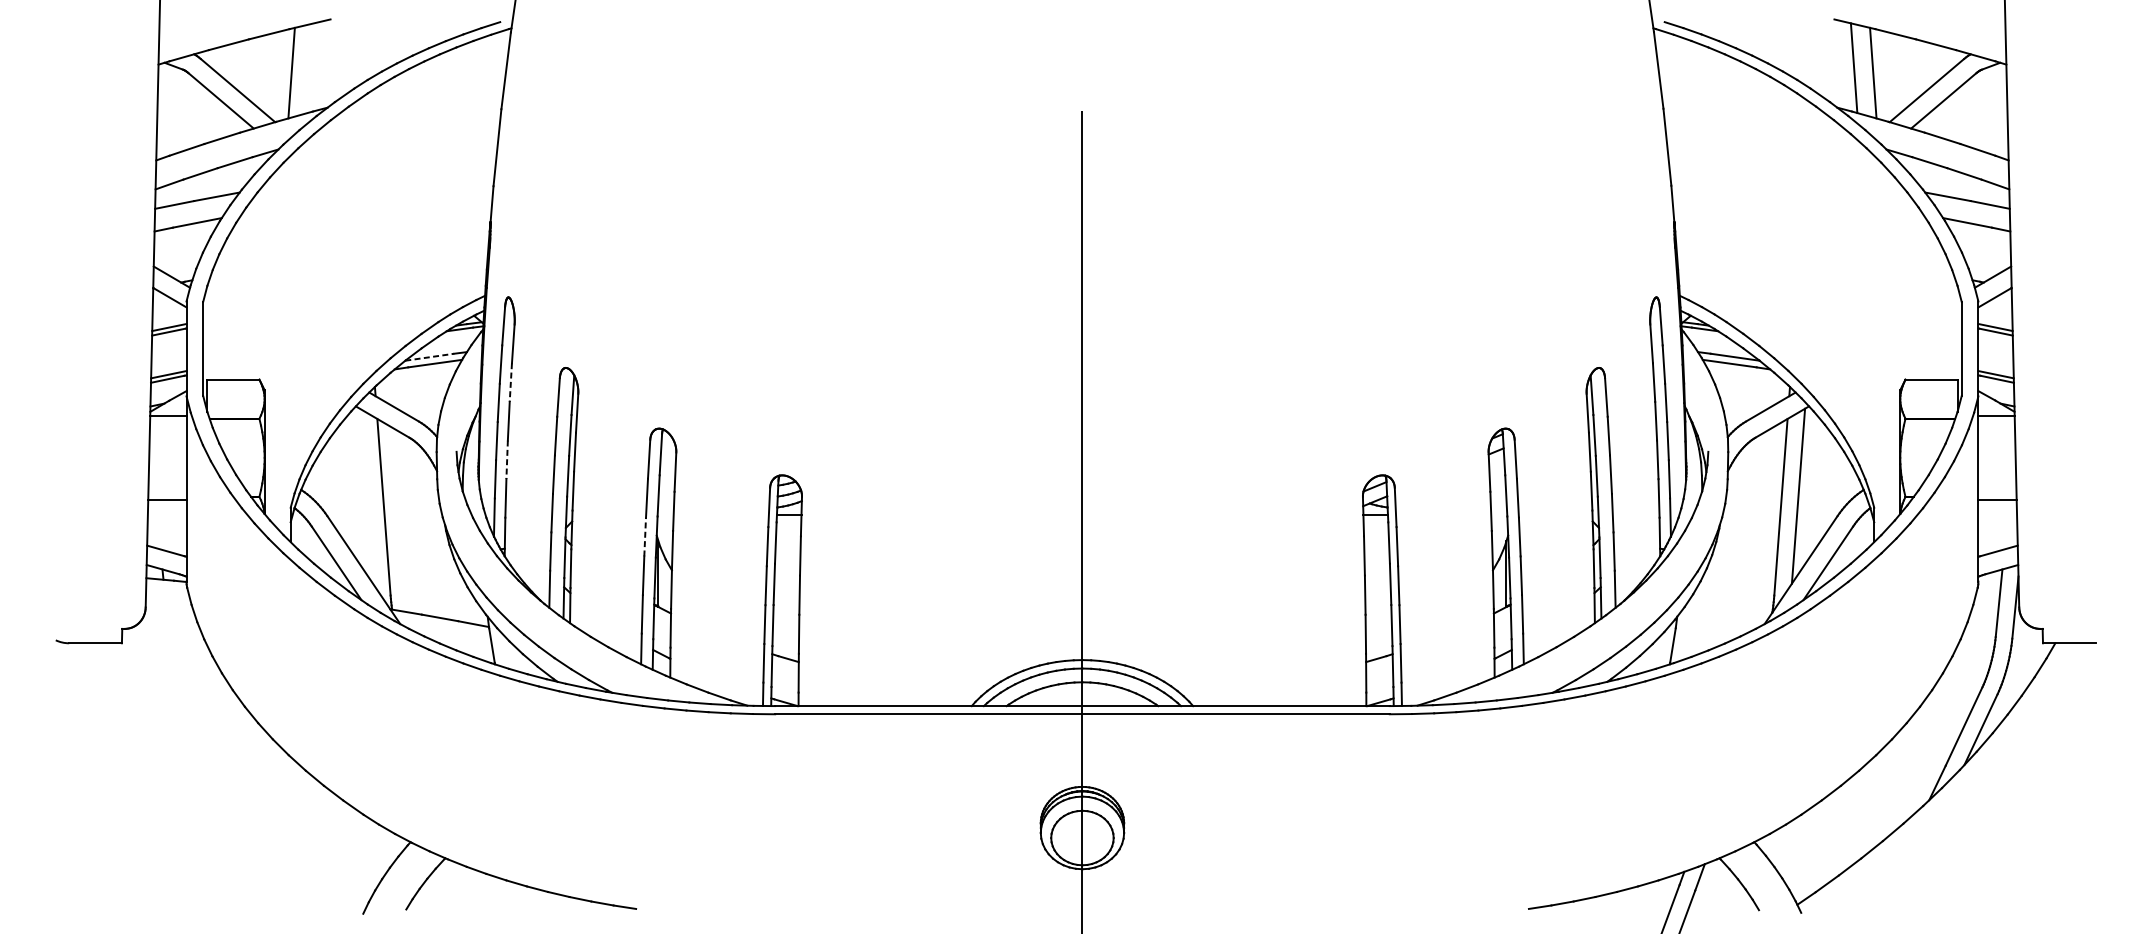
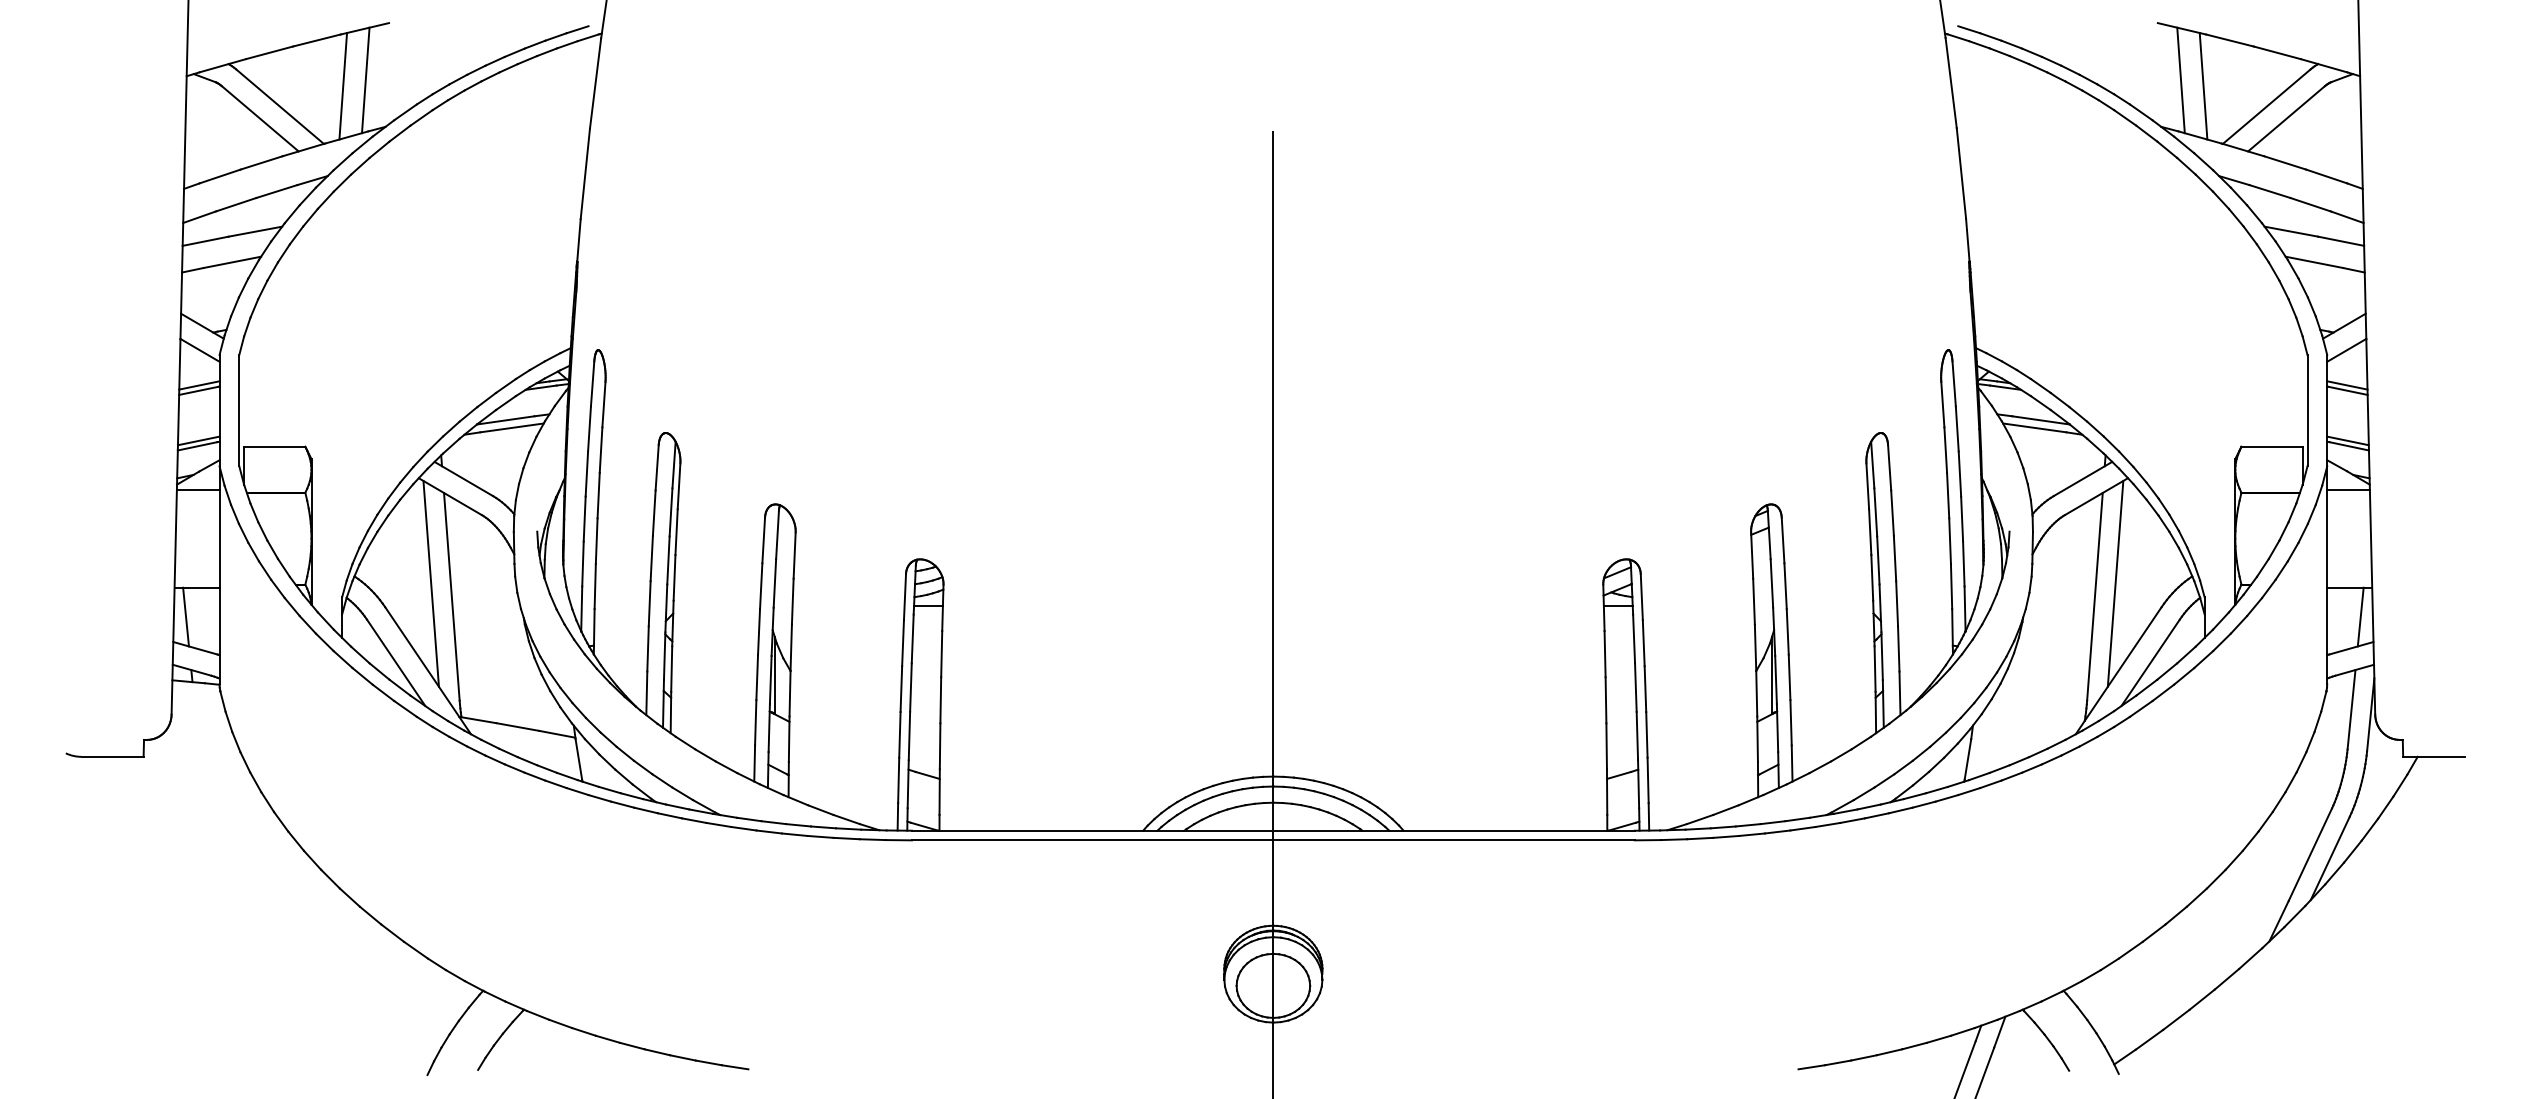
line: (310, 68) -> (365, 80), added
line: (430, 357) -> (506, 420), dashed -> solid
line: (511, 382) -> (601, 450), dashed -> solid
line: (506, 460) -> (596, 541), dashed -> solid
line: (365, 495) -> (430, 583), added
line: (157, 523) -> (185, 616), added
line: (2006, 523) -> (2360, 616), added
line: (645, 536) -> (759, 631), dashed -> solid

